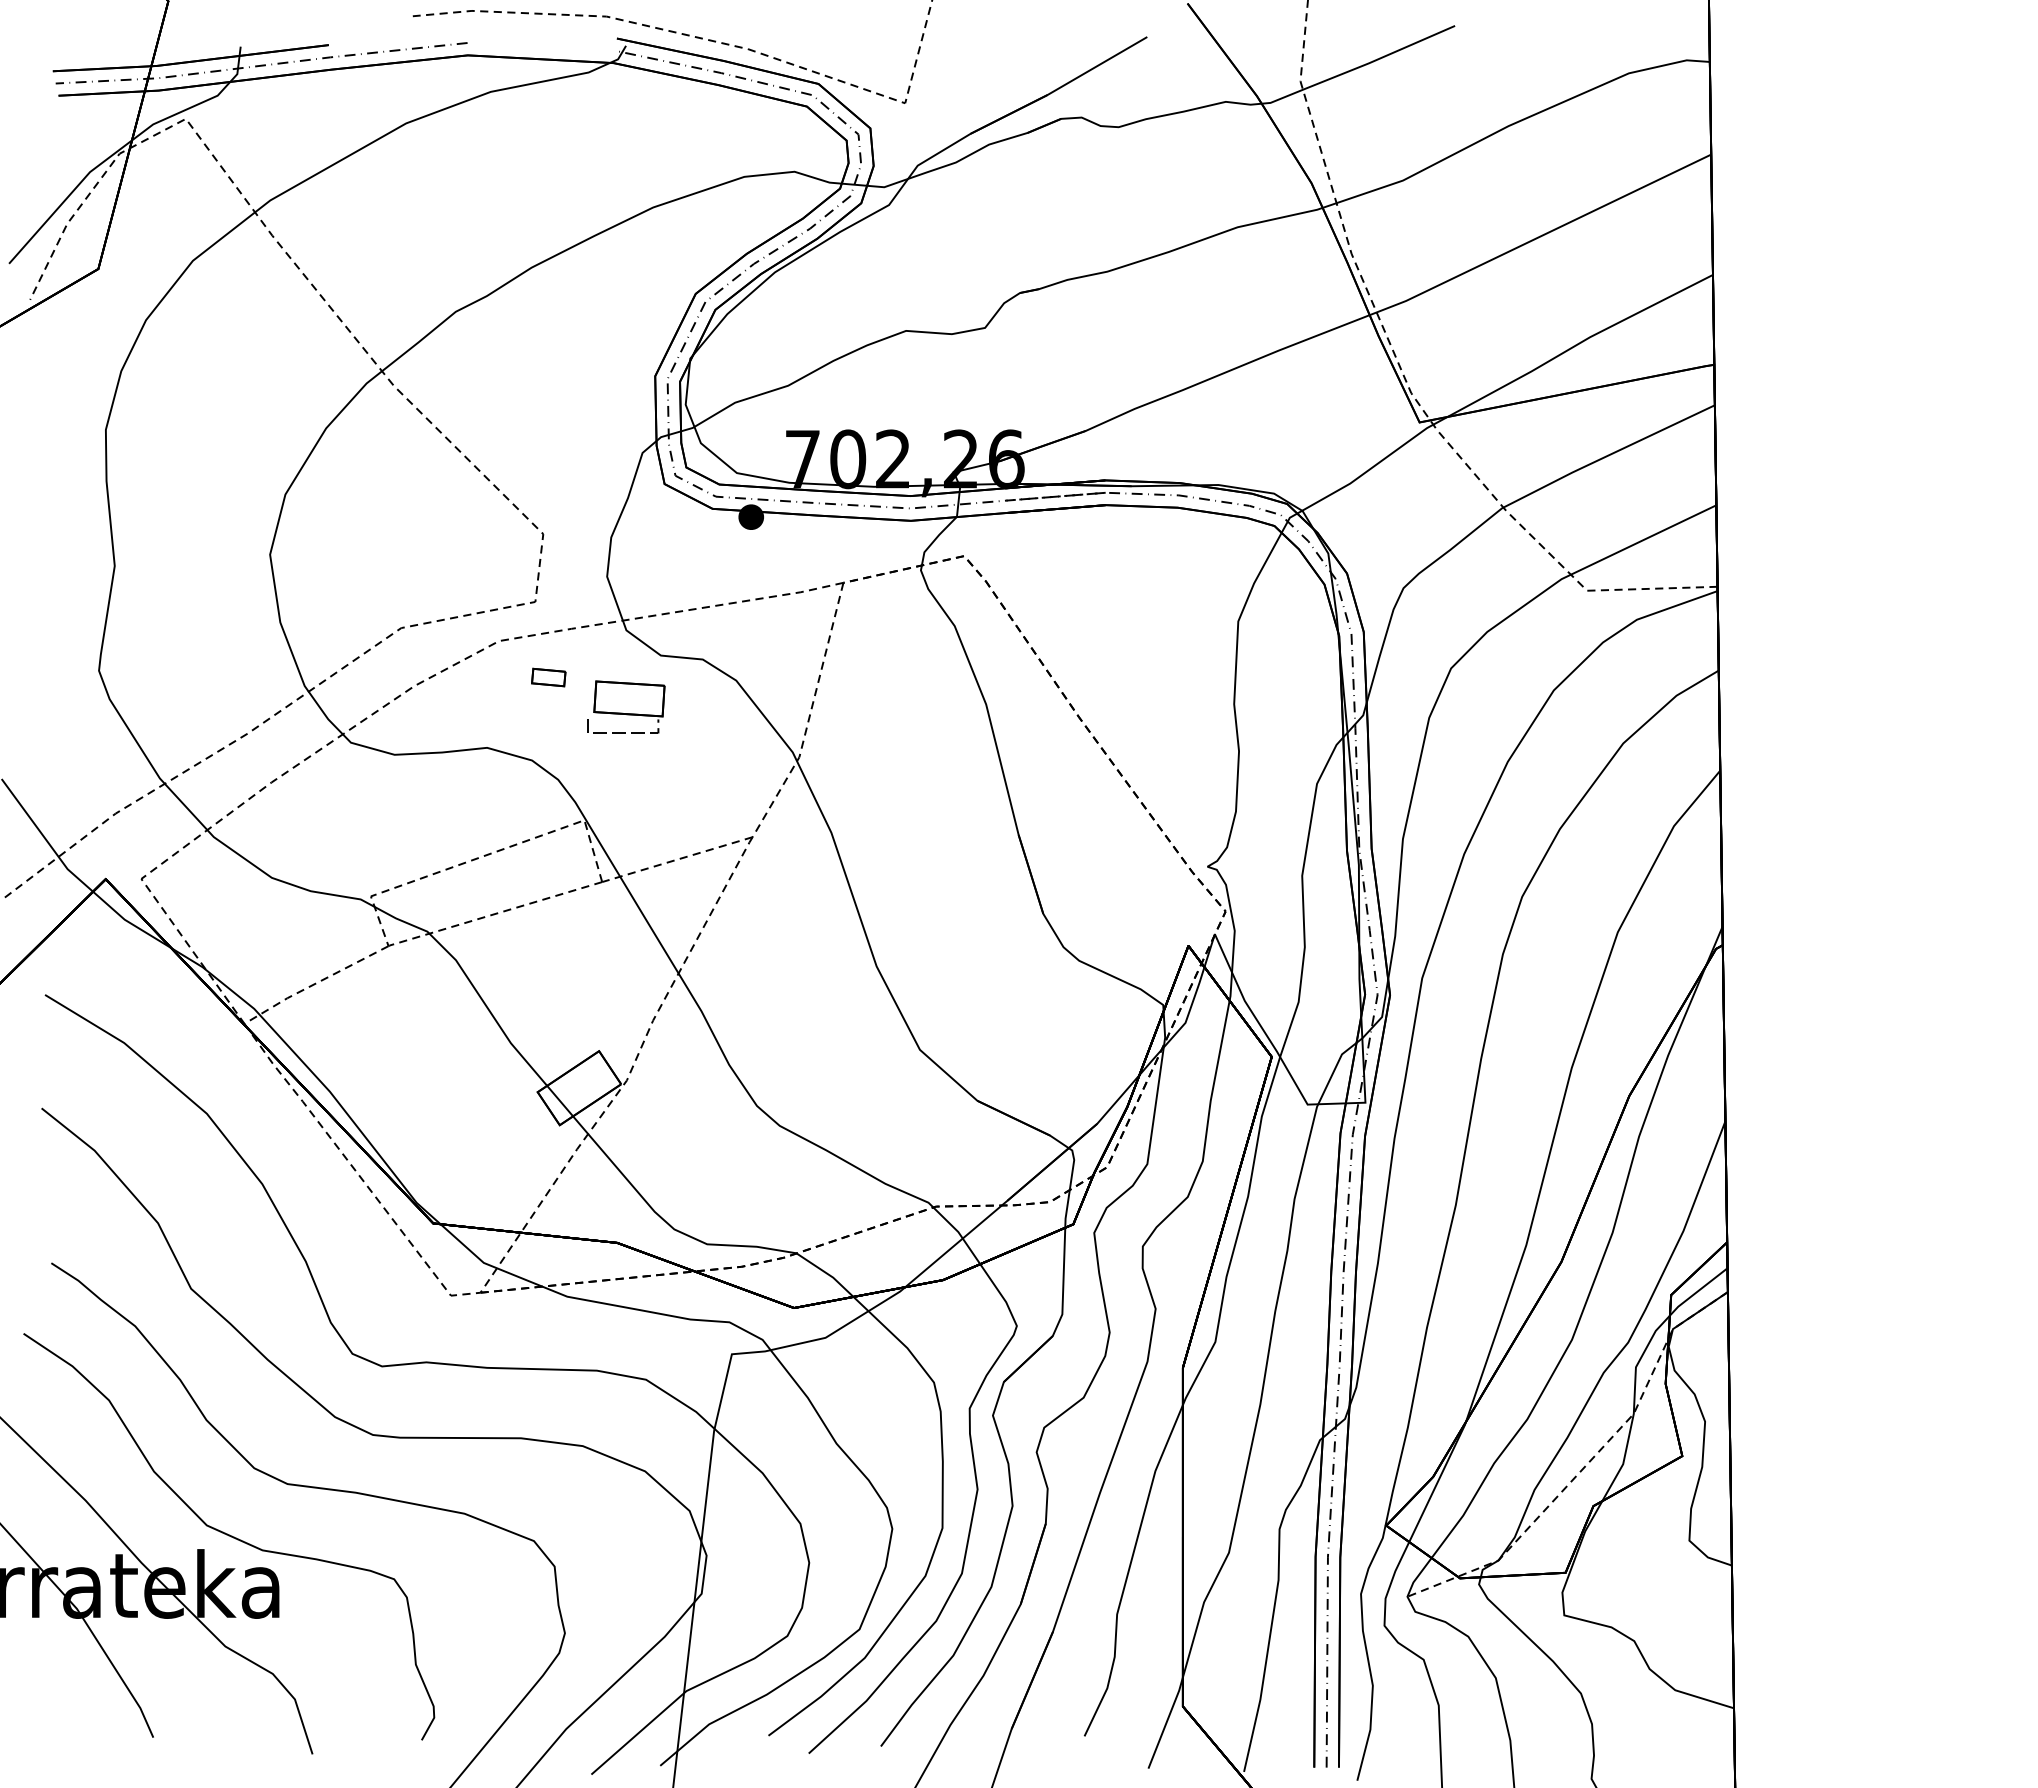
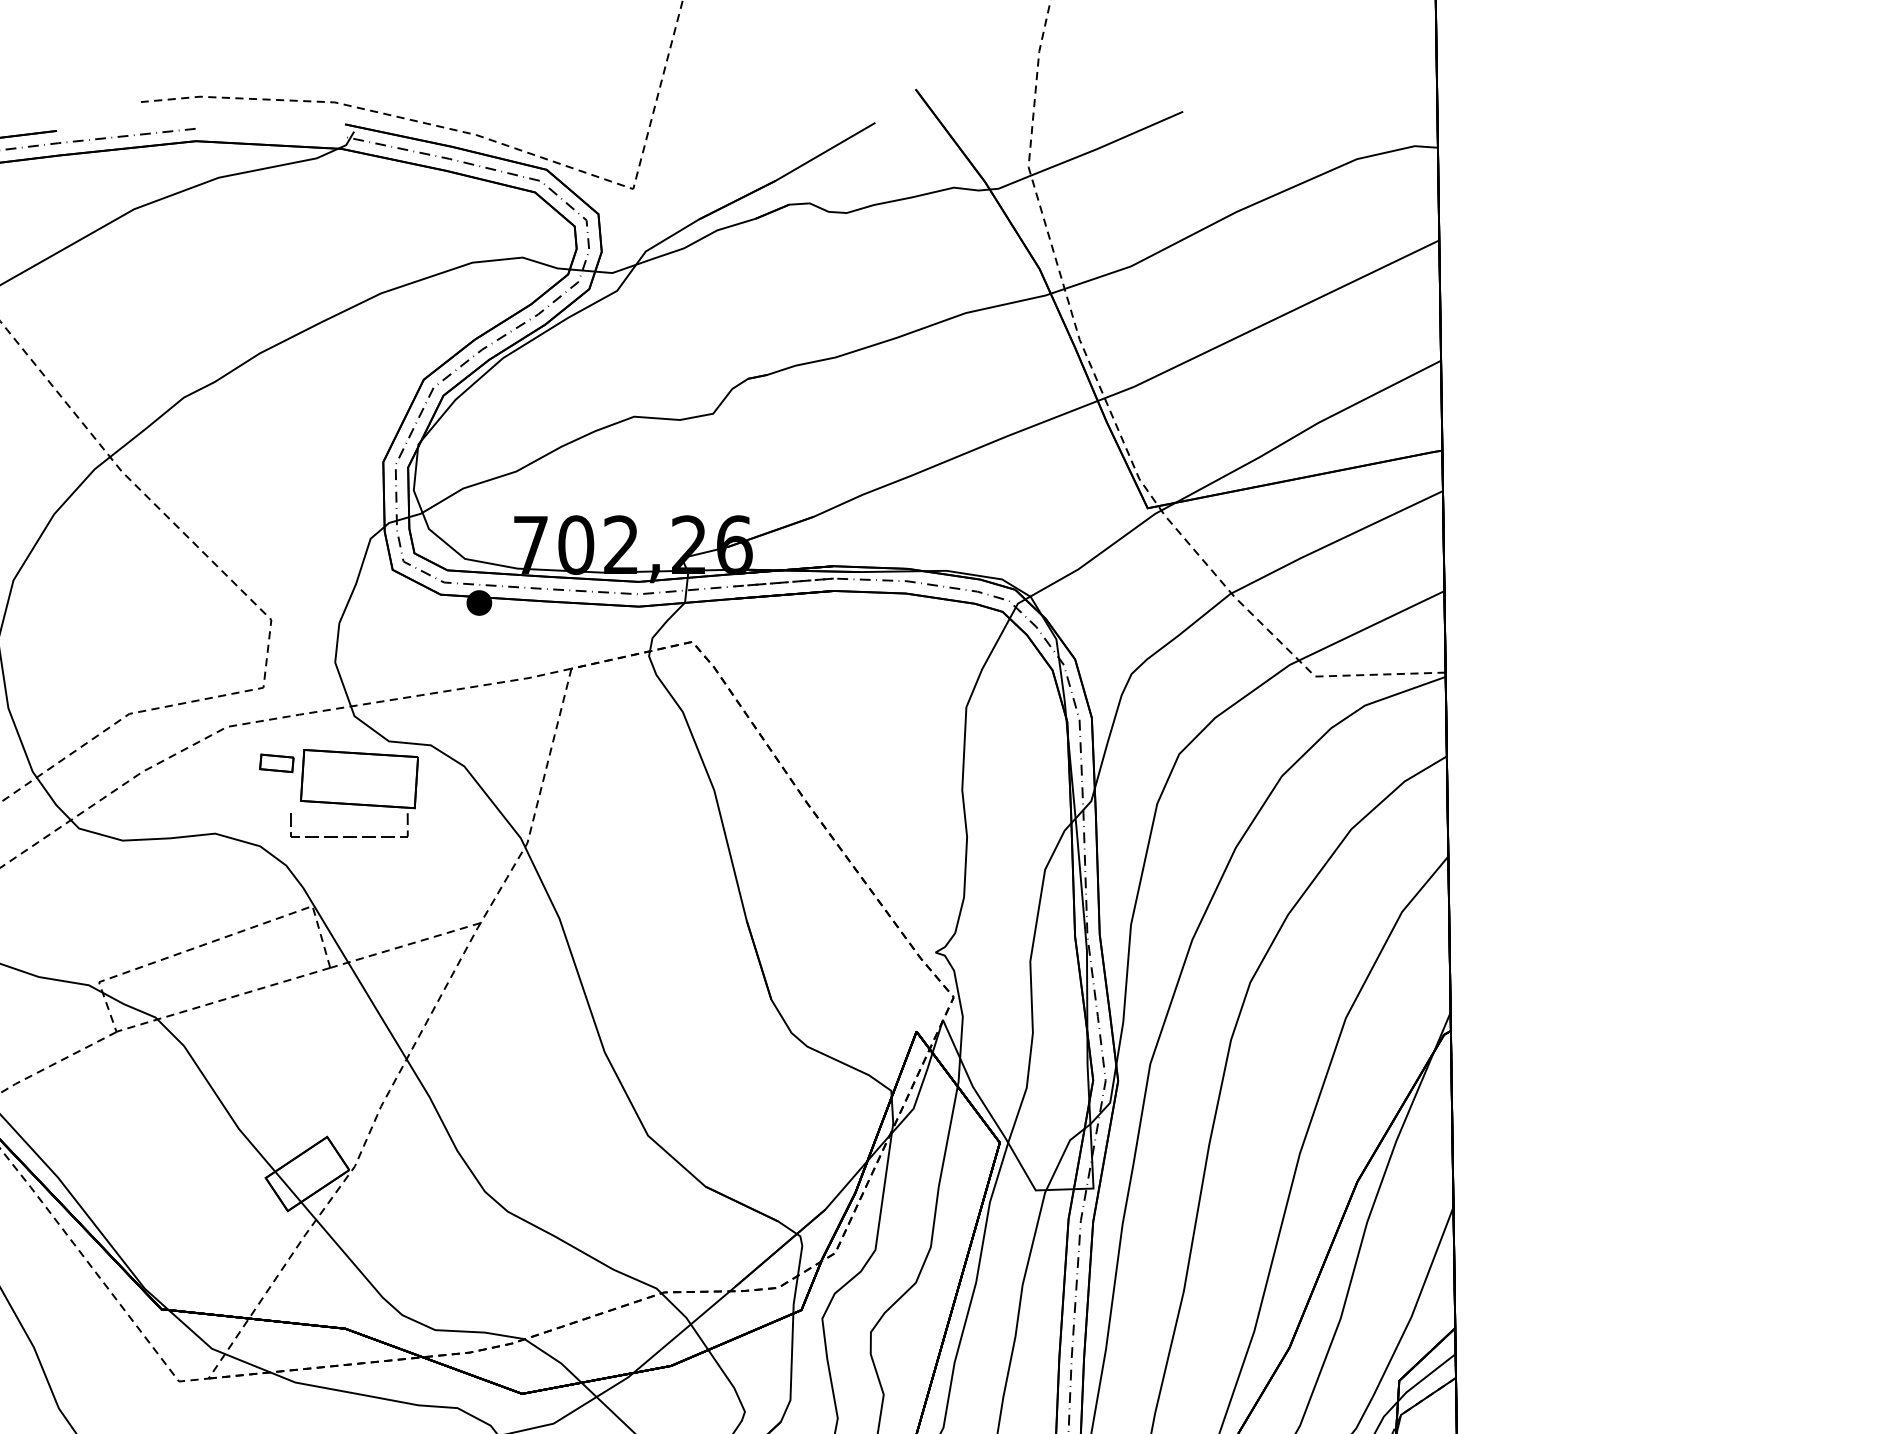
part: (626, 707) -> (354, 793), size x1.67

